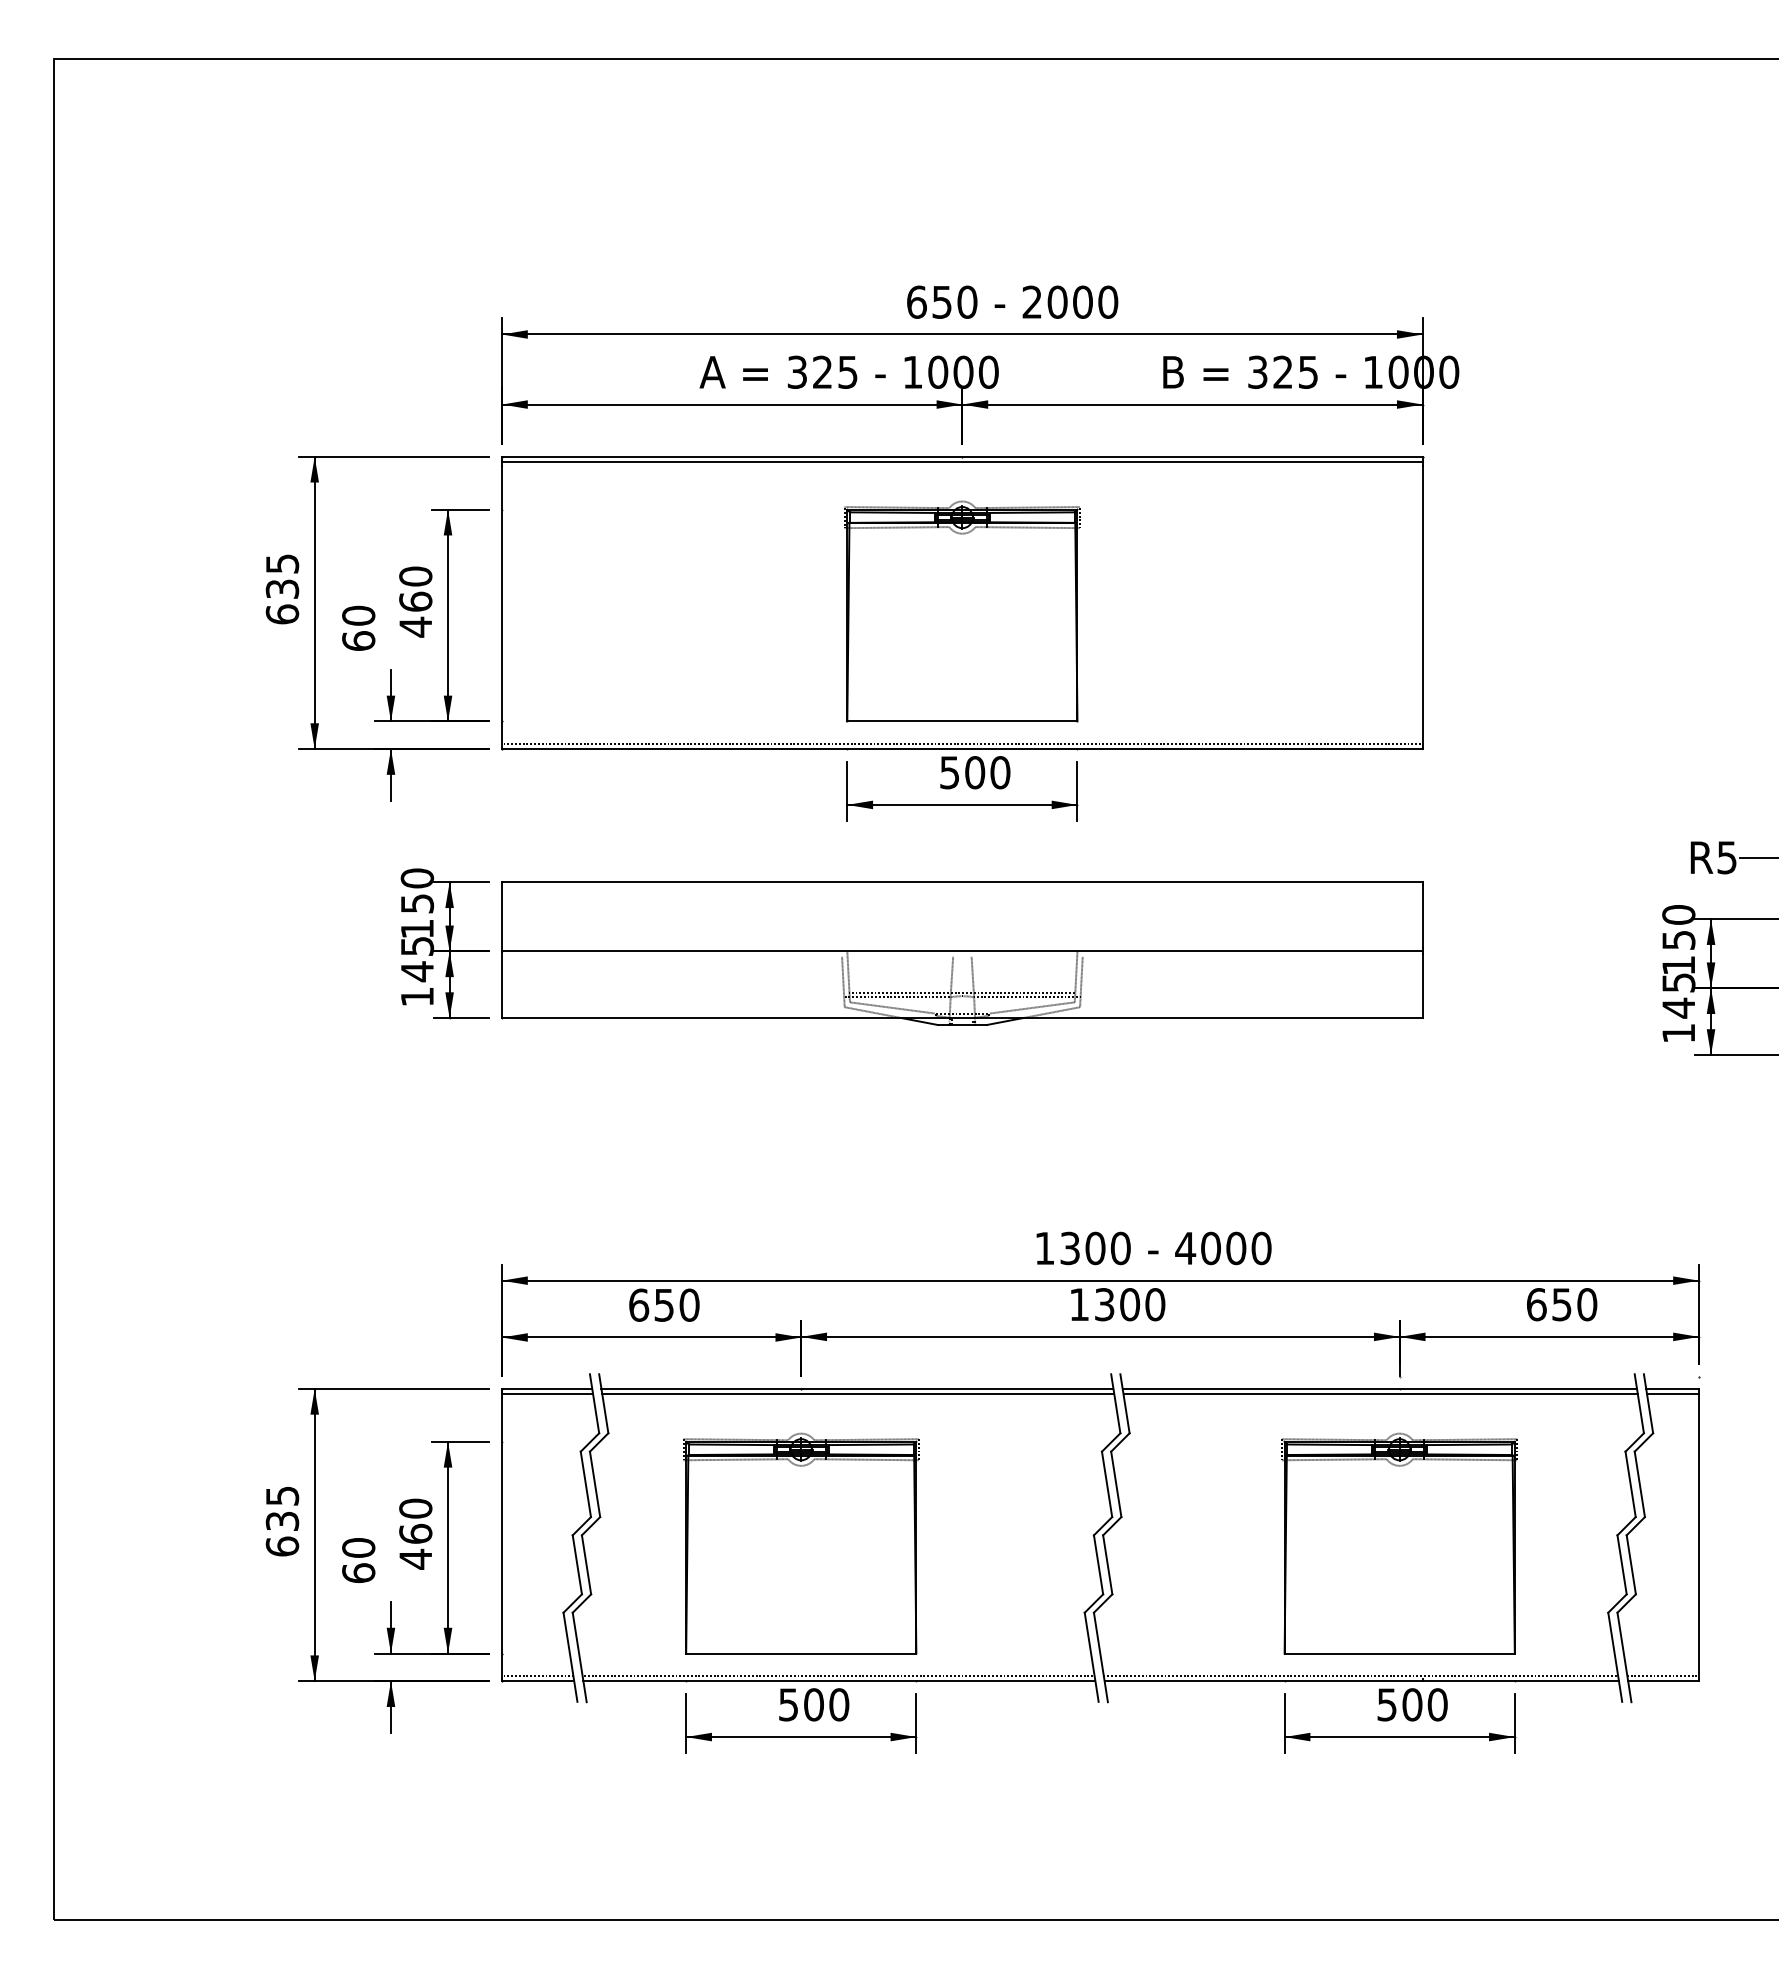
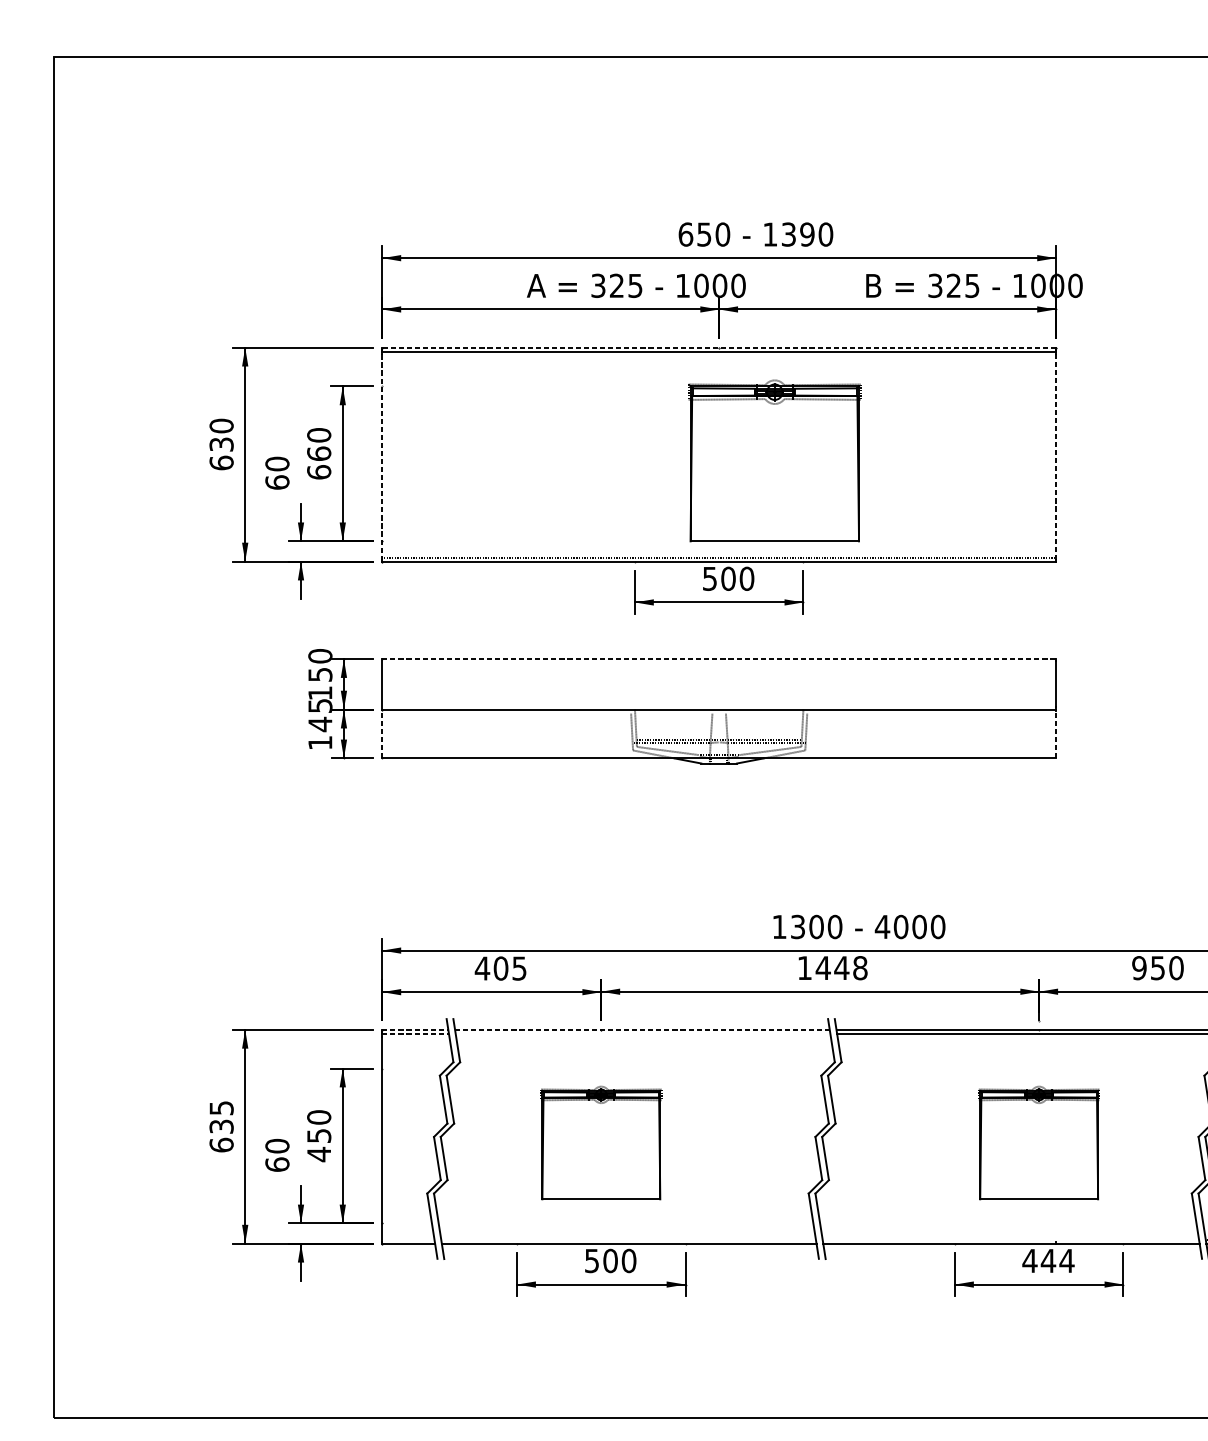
text: (1057, 301) -> (788, 234), 2000 -> 1390
line: (961, 456) -> (718, 347), solid -> dashed
text: (282, 563) -> (221, 425), 635 -> 630
line: (1422, 605) -> (1055, 456), solid -> dashed
line: (502, 606) -> (382, 457), solid -> dashed
part: (962, 611) -> (774, 460), moved
text: (415, 626) -> (318, 471), 460 -> 660
line: (962, 882) -> (719, 659), solid -> dashed
line: (502, 984) -> (382, 733), solid -> dashed
line: (1422, 985) -> (1055, 734), solid -> dashed
text: (663, 1304) -> (500, 968), 650 -> 405
text: (1129, 1304) -> (841, 968), 1300 -> 1448
text: (1536, 1304) -> (1139, 968), 650 -> 950
line: (547, 1388) -> (415, 1029), solid -> dashed
line: (857, 1388) -> (642, 1029), solid -> dashed
line: (547, 1394) -> (415, 1033), solid -> dashed
line: (858, 1394) -> (643, 1033), removed
text: (415, 1533) -> (318, 1135), 460 -> 450
part: (801, 1543) -> (601, 1142), size x0.7
part: (1399, 1543) -> (1039, 1142), size x0.7
line: (537, 1675) -> (408, 1239), removed
line: (838, 1675) -> (628, 1239), removed
line: (1360, 1675) -> (1010, 1239), removed
text: (1412, 1704) -> (1048, 1260), 500 -> 444

